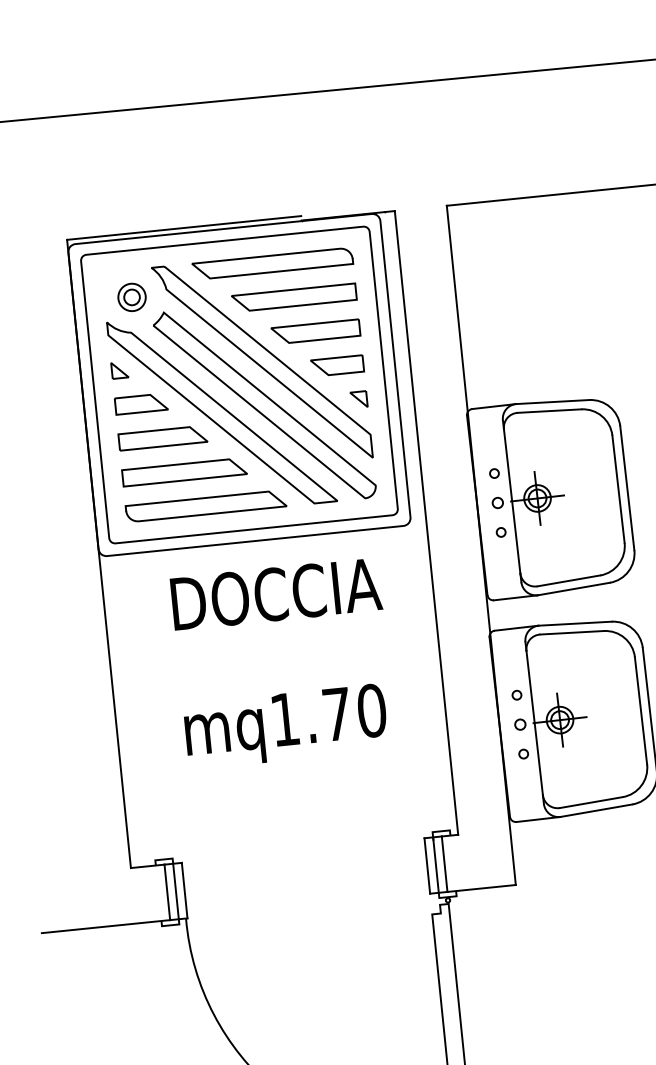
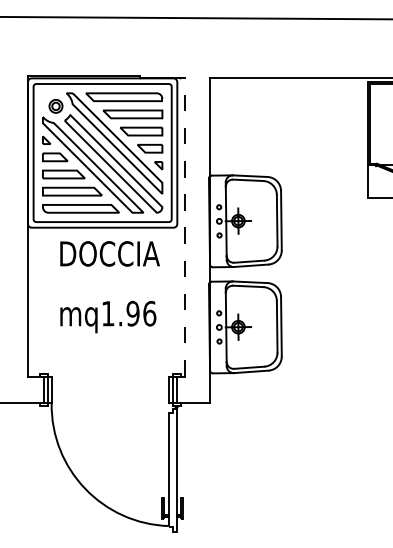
line: (426, 521) -> (184, 226), solid -> dashed
text: (354, 712) -> (141, 313), mq1.70 -> mq1.96

